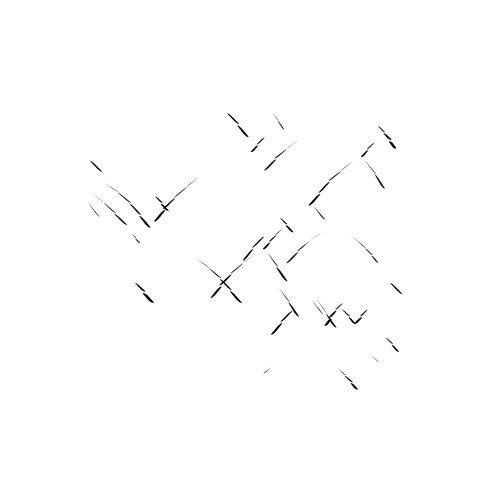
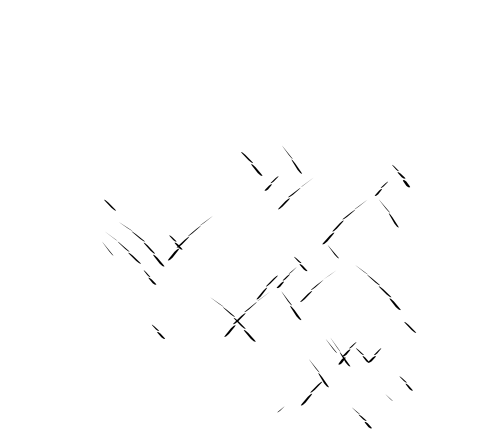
part: (278, 121) -> (292, 160), size x1.67
part: (136, 238) -> (150, 277), size x1.67
part: (365, 249) -> (379, 288), size x1.67
part: (144, 293) -> (158, 332), size x0.71
part: (284, 312) -> (314, 383), moved

